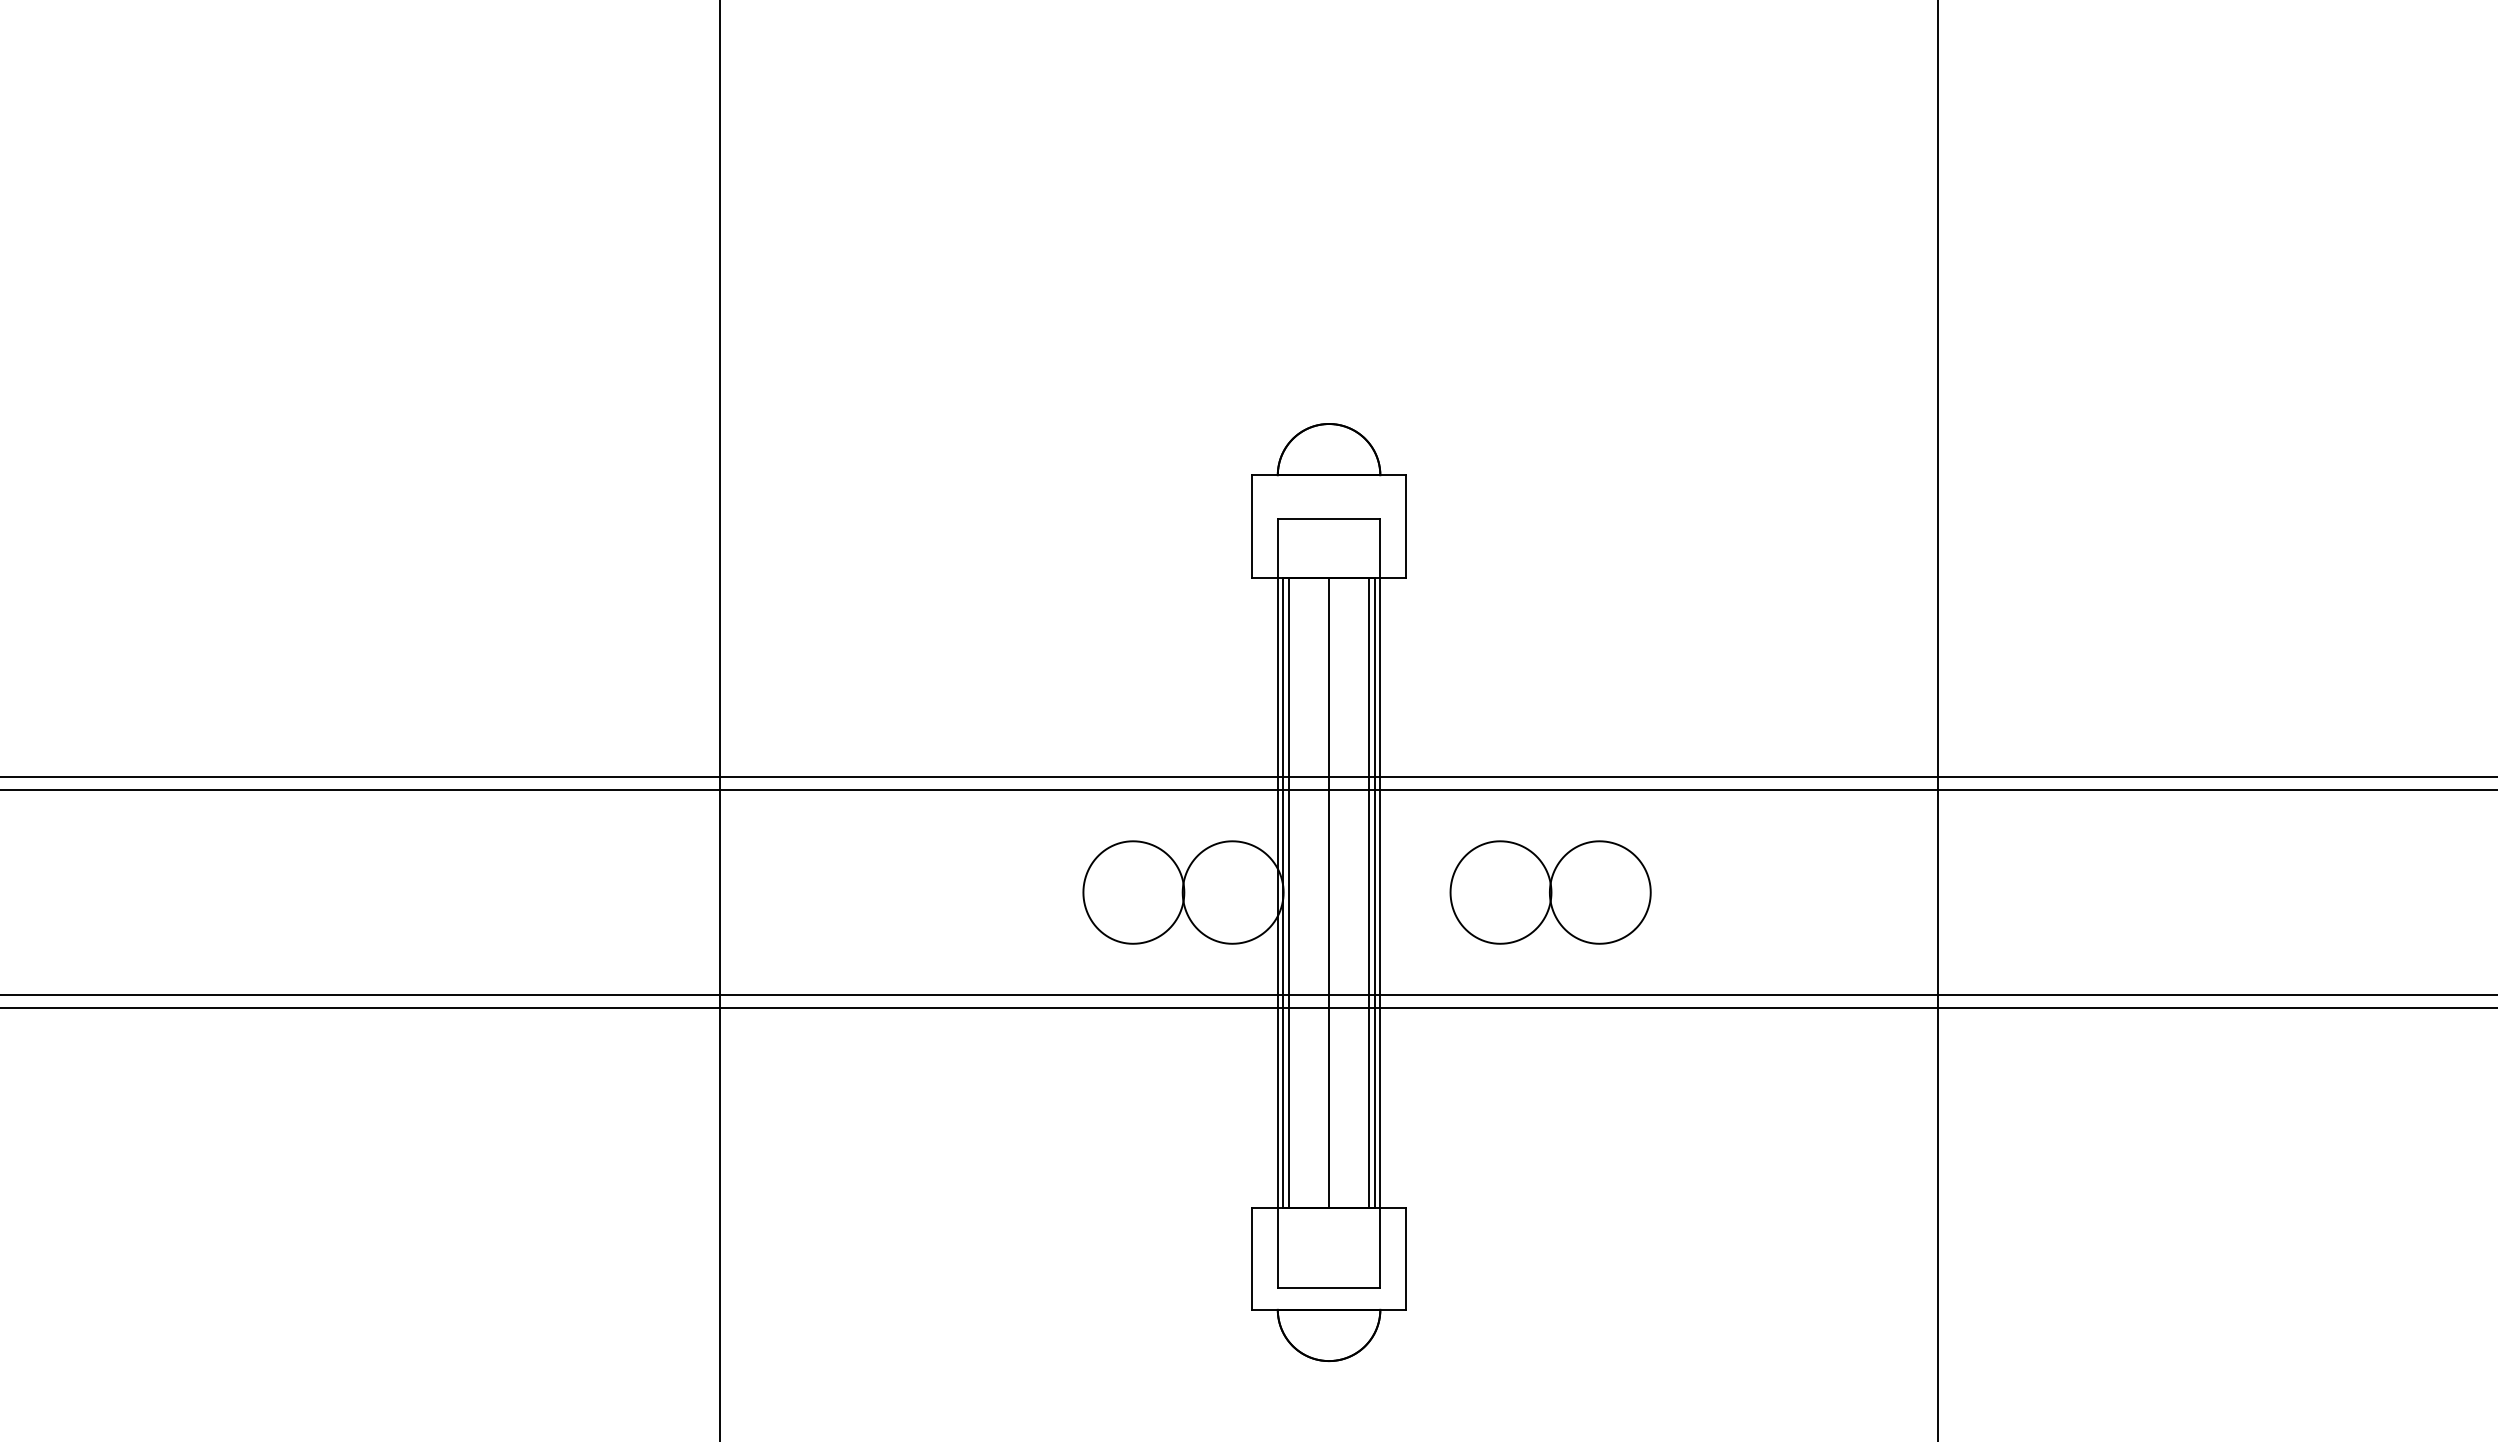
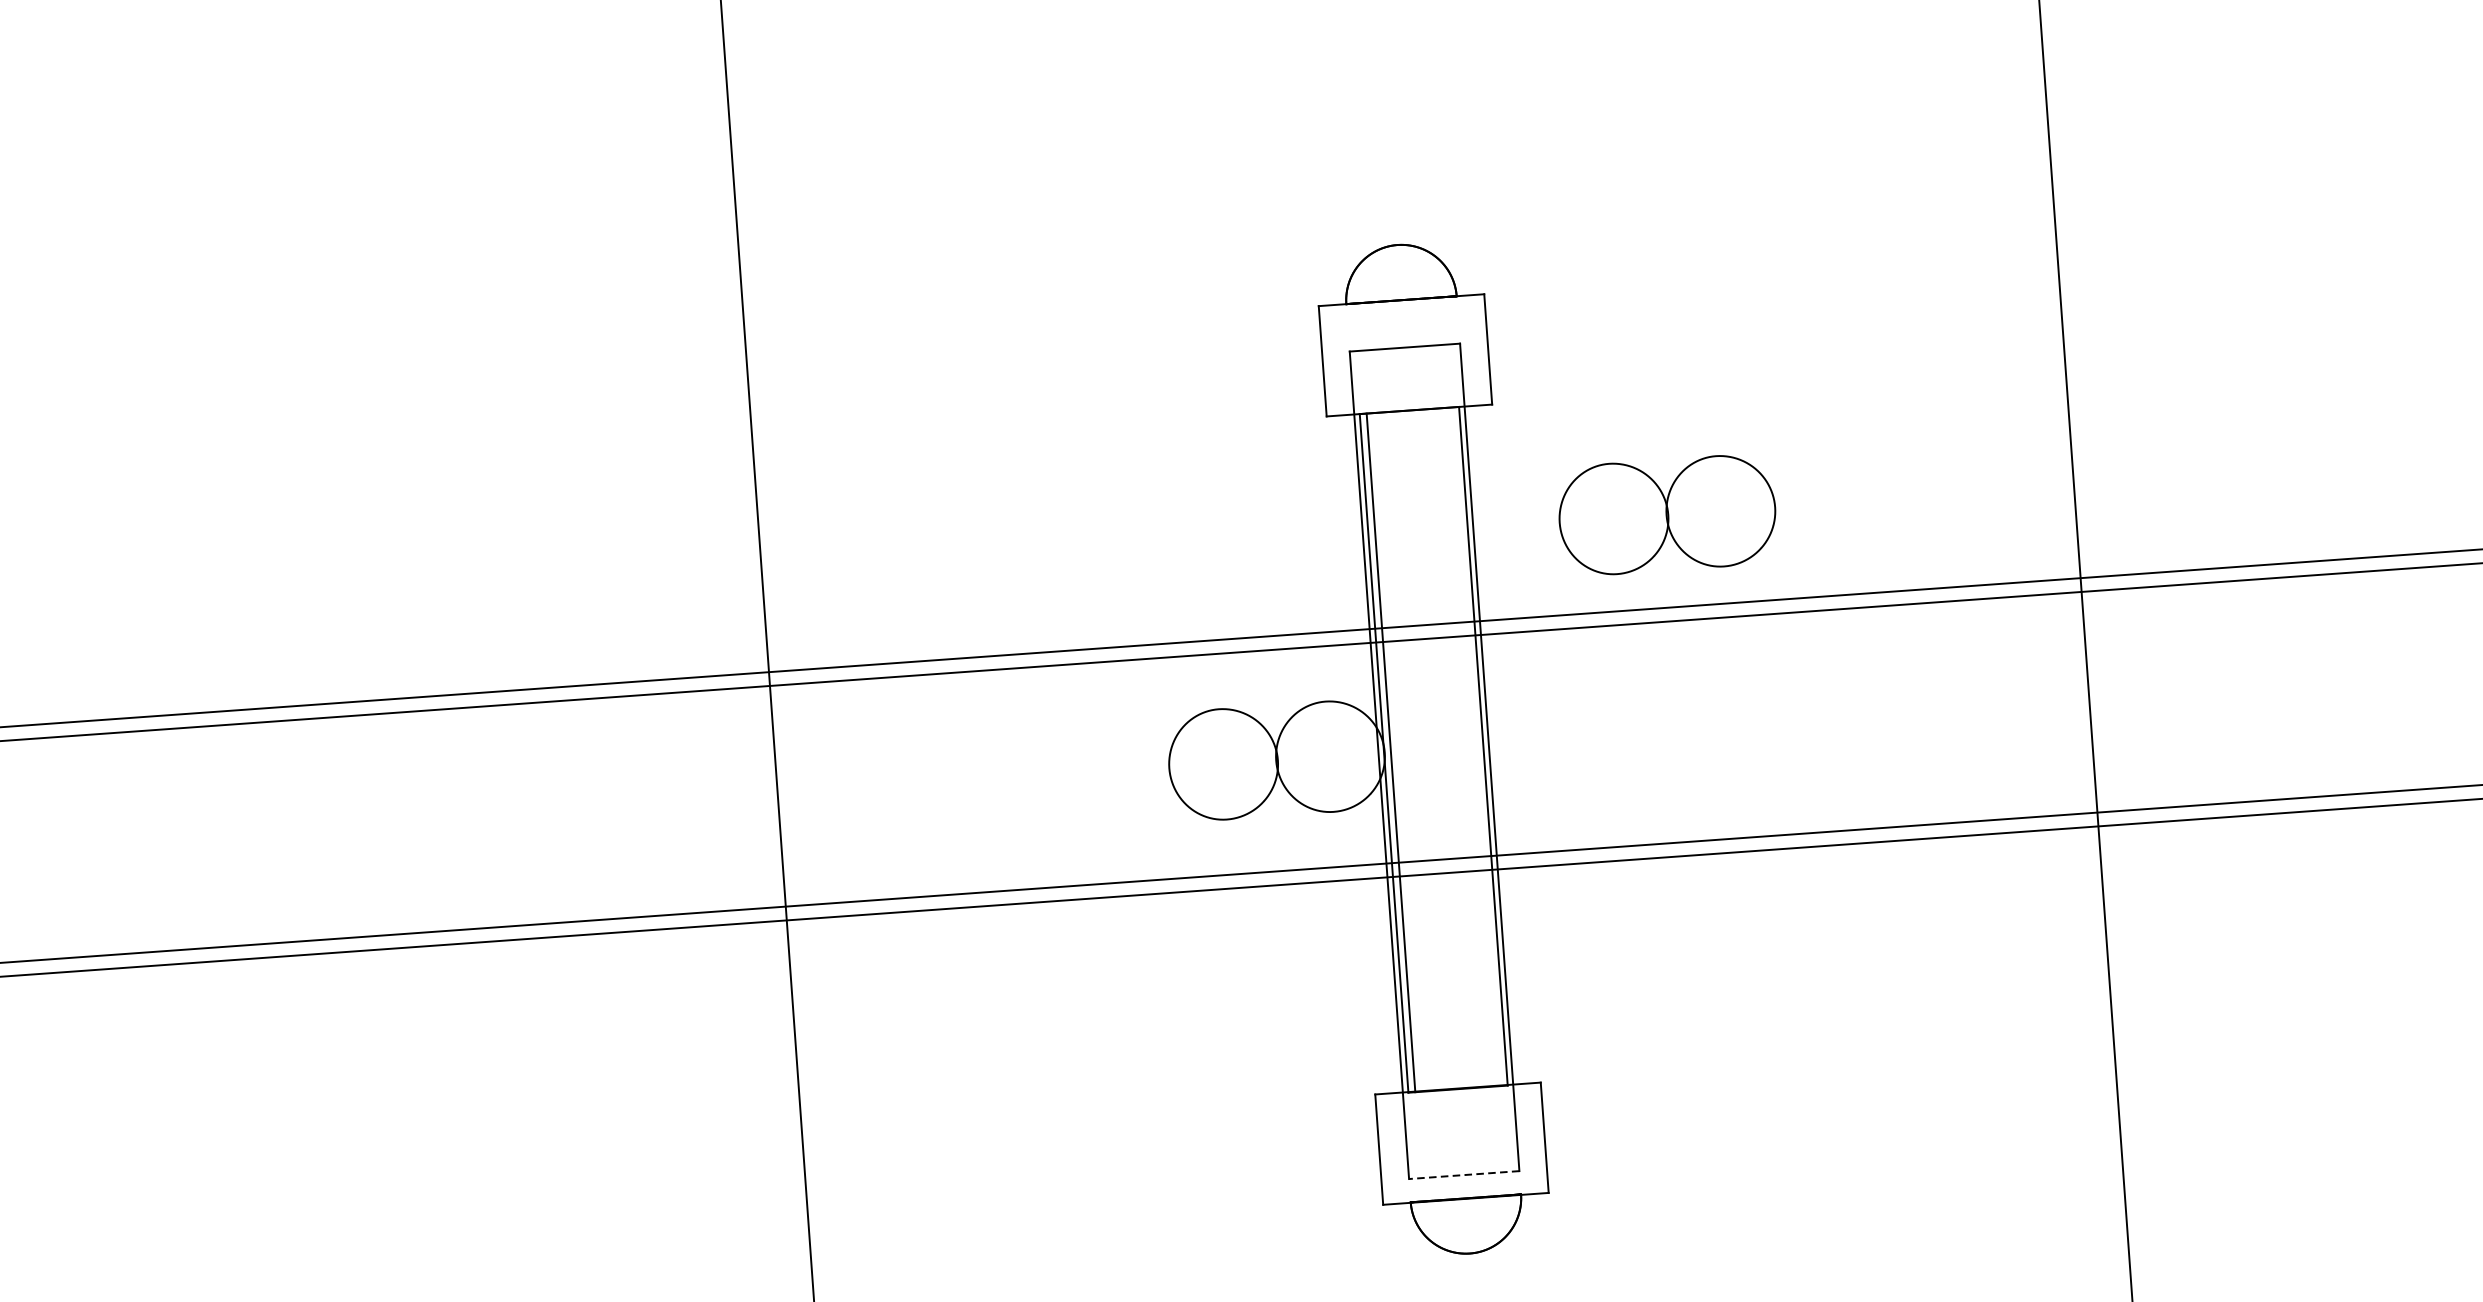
line: (1329, 892) -> (1434, 749), removed
line: (1368, 892) -> (1476, 746), removed
part: (1550, 892) -> (1667, 515), moved
line: (1328, 1288) -> (1463, 1175), solid -> dashed

